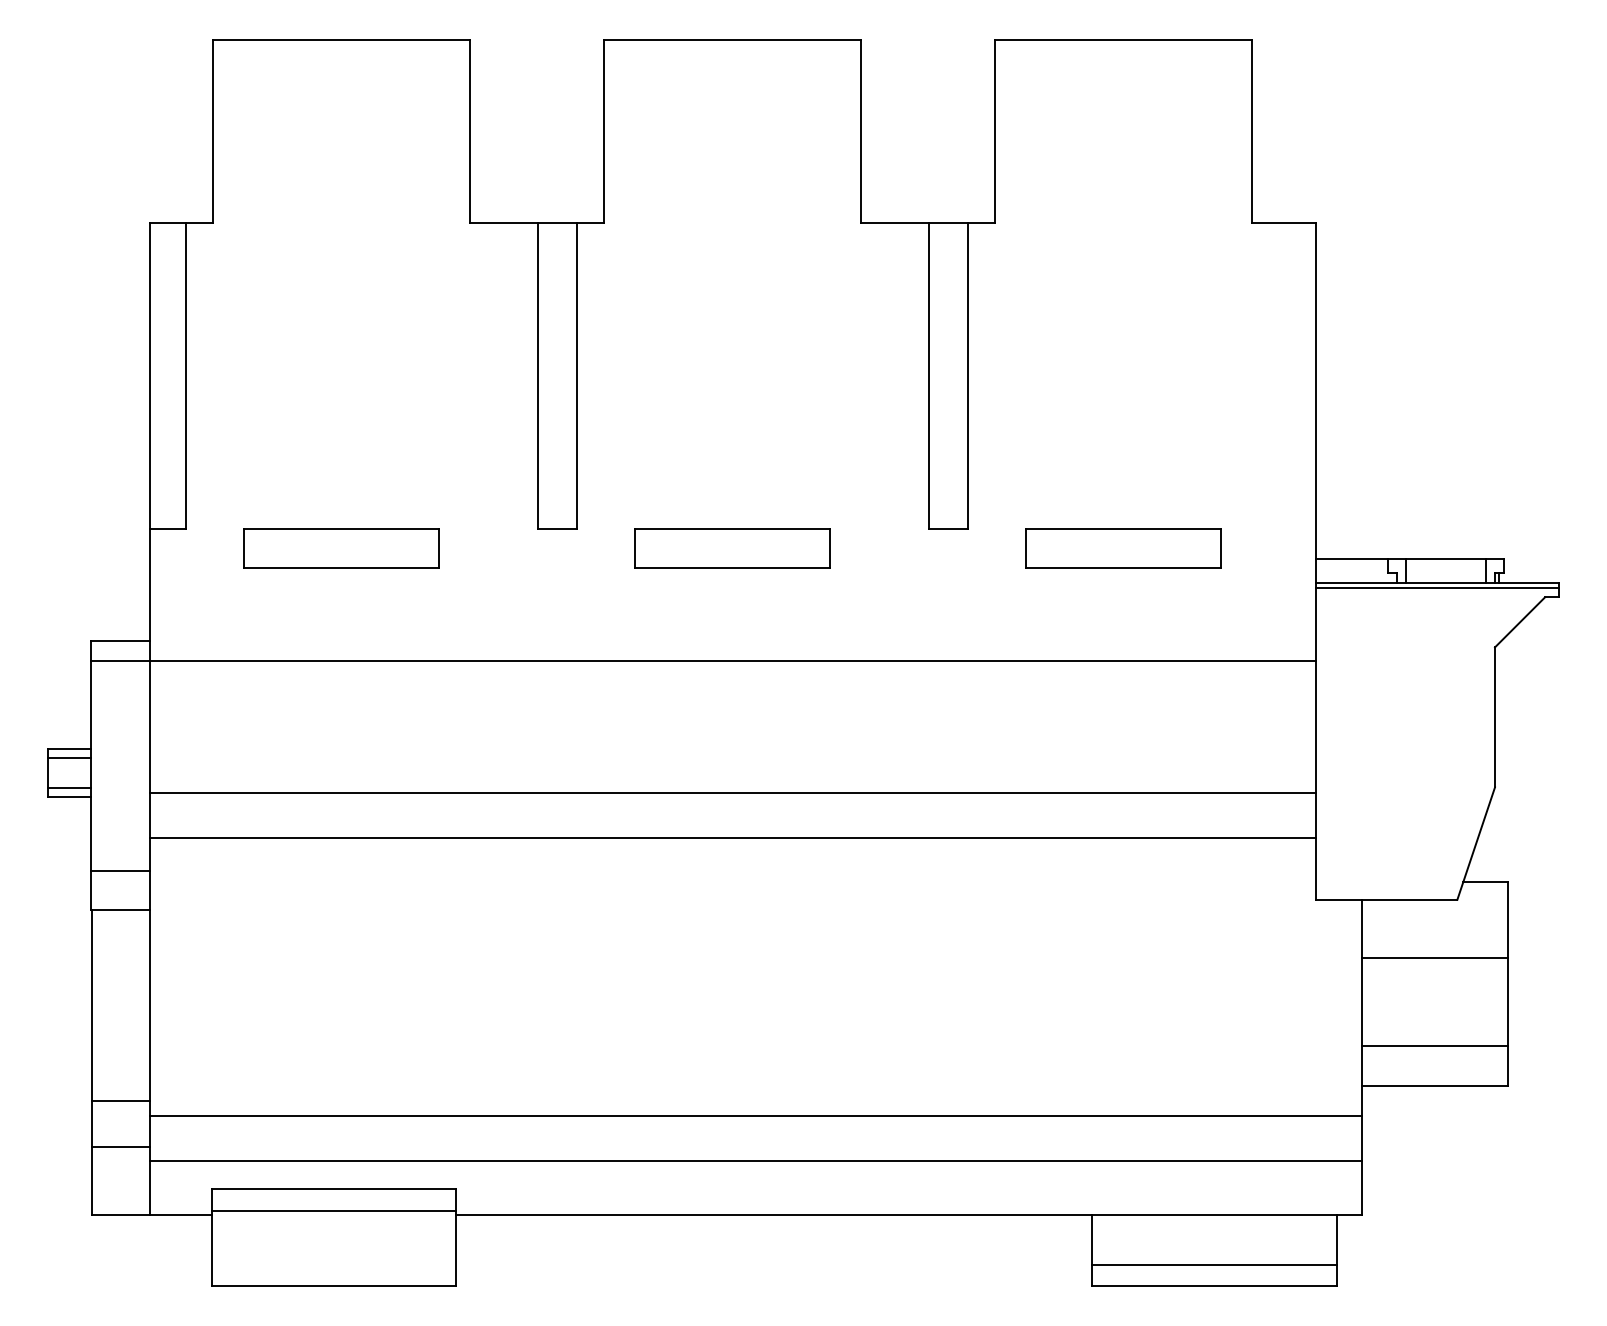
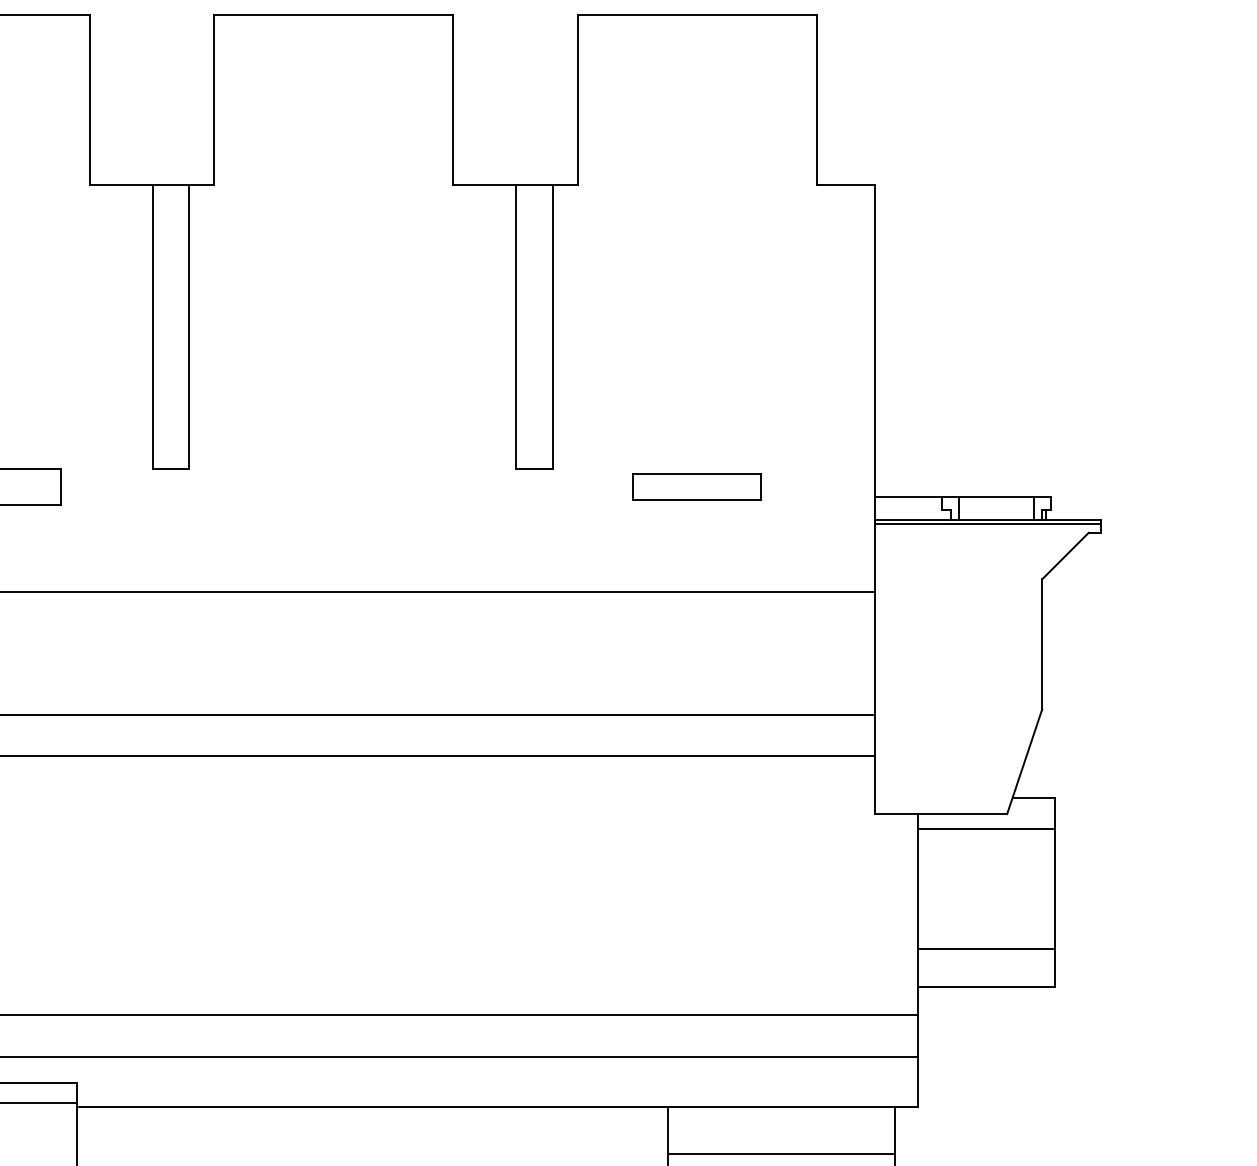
part: (732, 548) -> (333, 487), removed
part: (1123, 548) -> (696, 487), size x0.7
line: (1434, 957) -> (985, 828), moved

